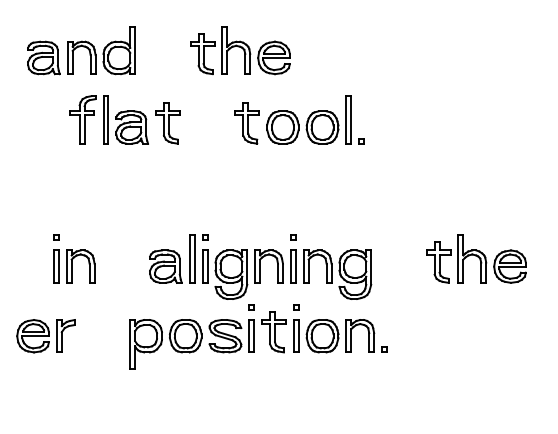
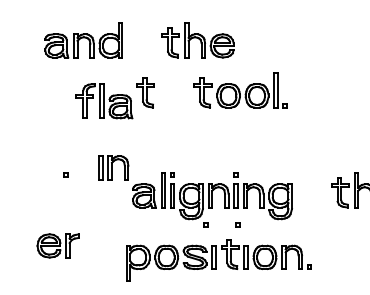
part: (108, 119) -> (103, 100), moved
part: (74, 266) -> (113, 167), moved
part: (258, 340) -> (218, 260), moved

